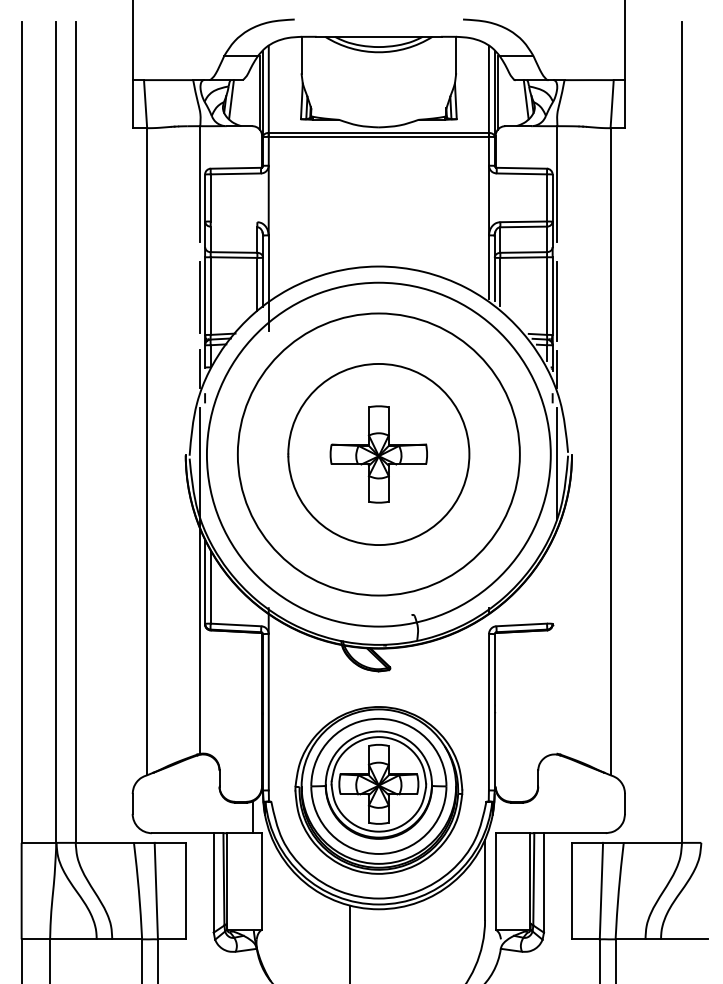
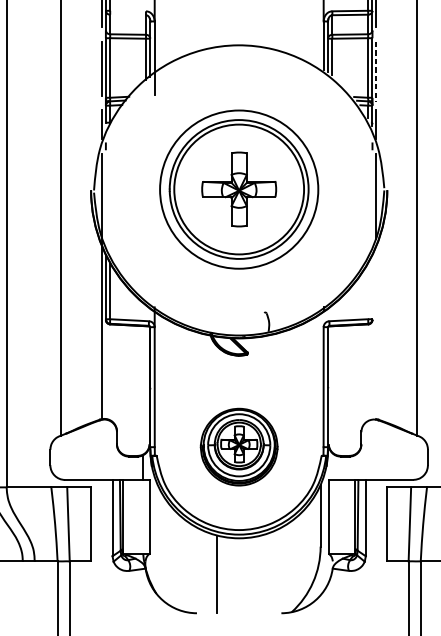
line: (557, 302) -> (376, 72), solid -> dashed
circle: (378, 454) -> (238, 189), size x0.6
circle: (378, 454) -> (238, 189), size x0.6
part: (378, 790) -> (238, 447), size x0.6

